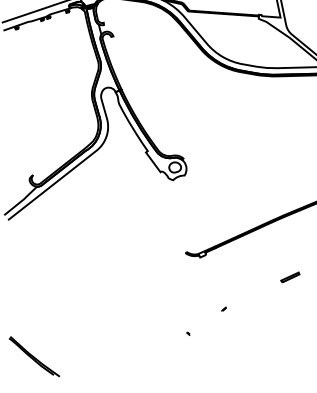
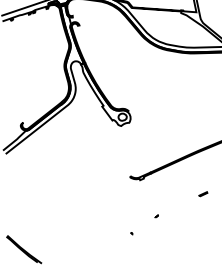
part: (290, 277) -> (203, 194), size x0.62

